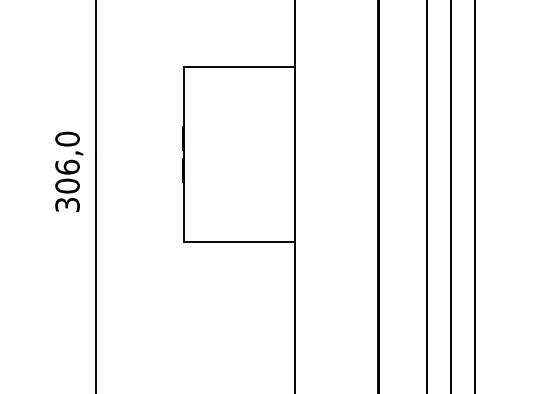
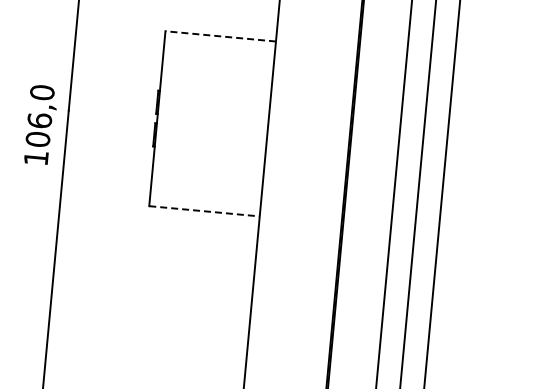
line: (239, 66) -> (220, 36), solid -> dashed
text: (67, 205) -> (36, 158), 306,0 -> 106,0
line: (240, 242) -> (205, 211), solid -> dashed

